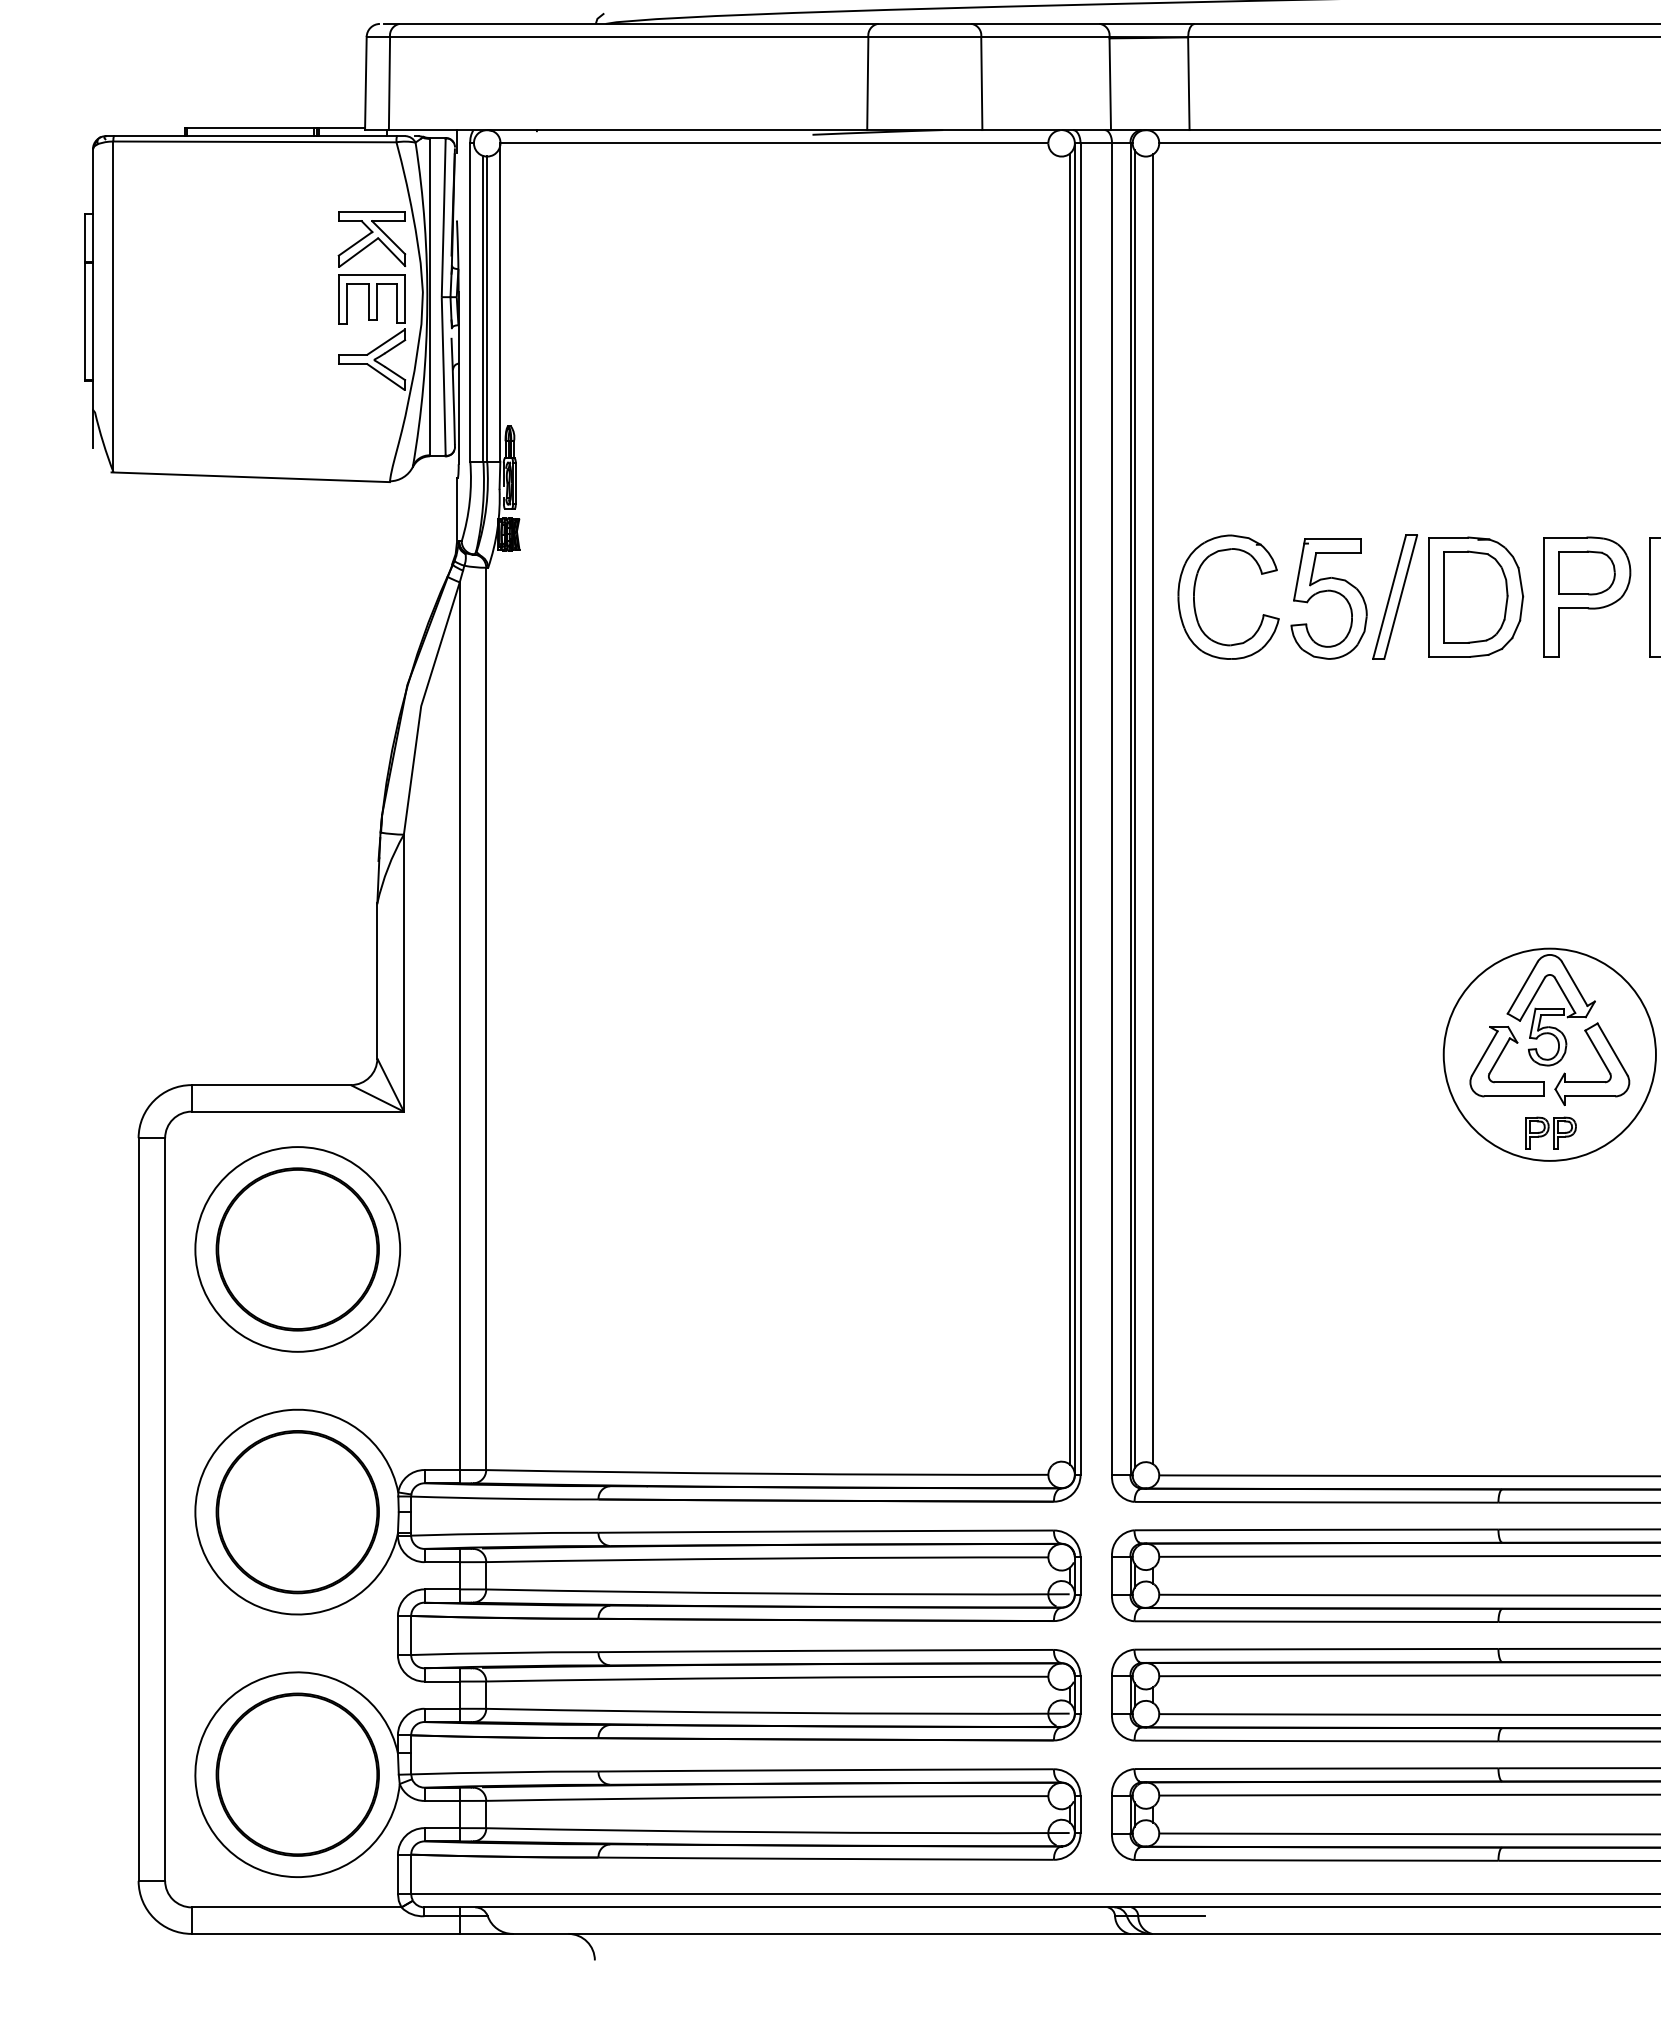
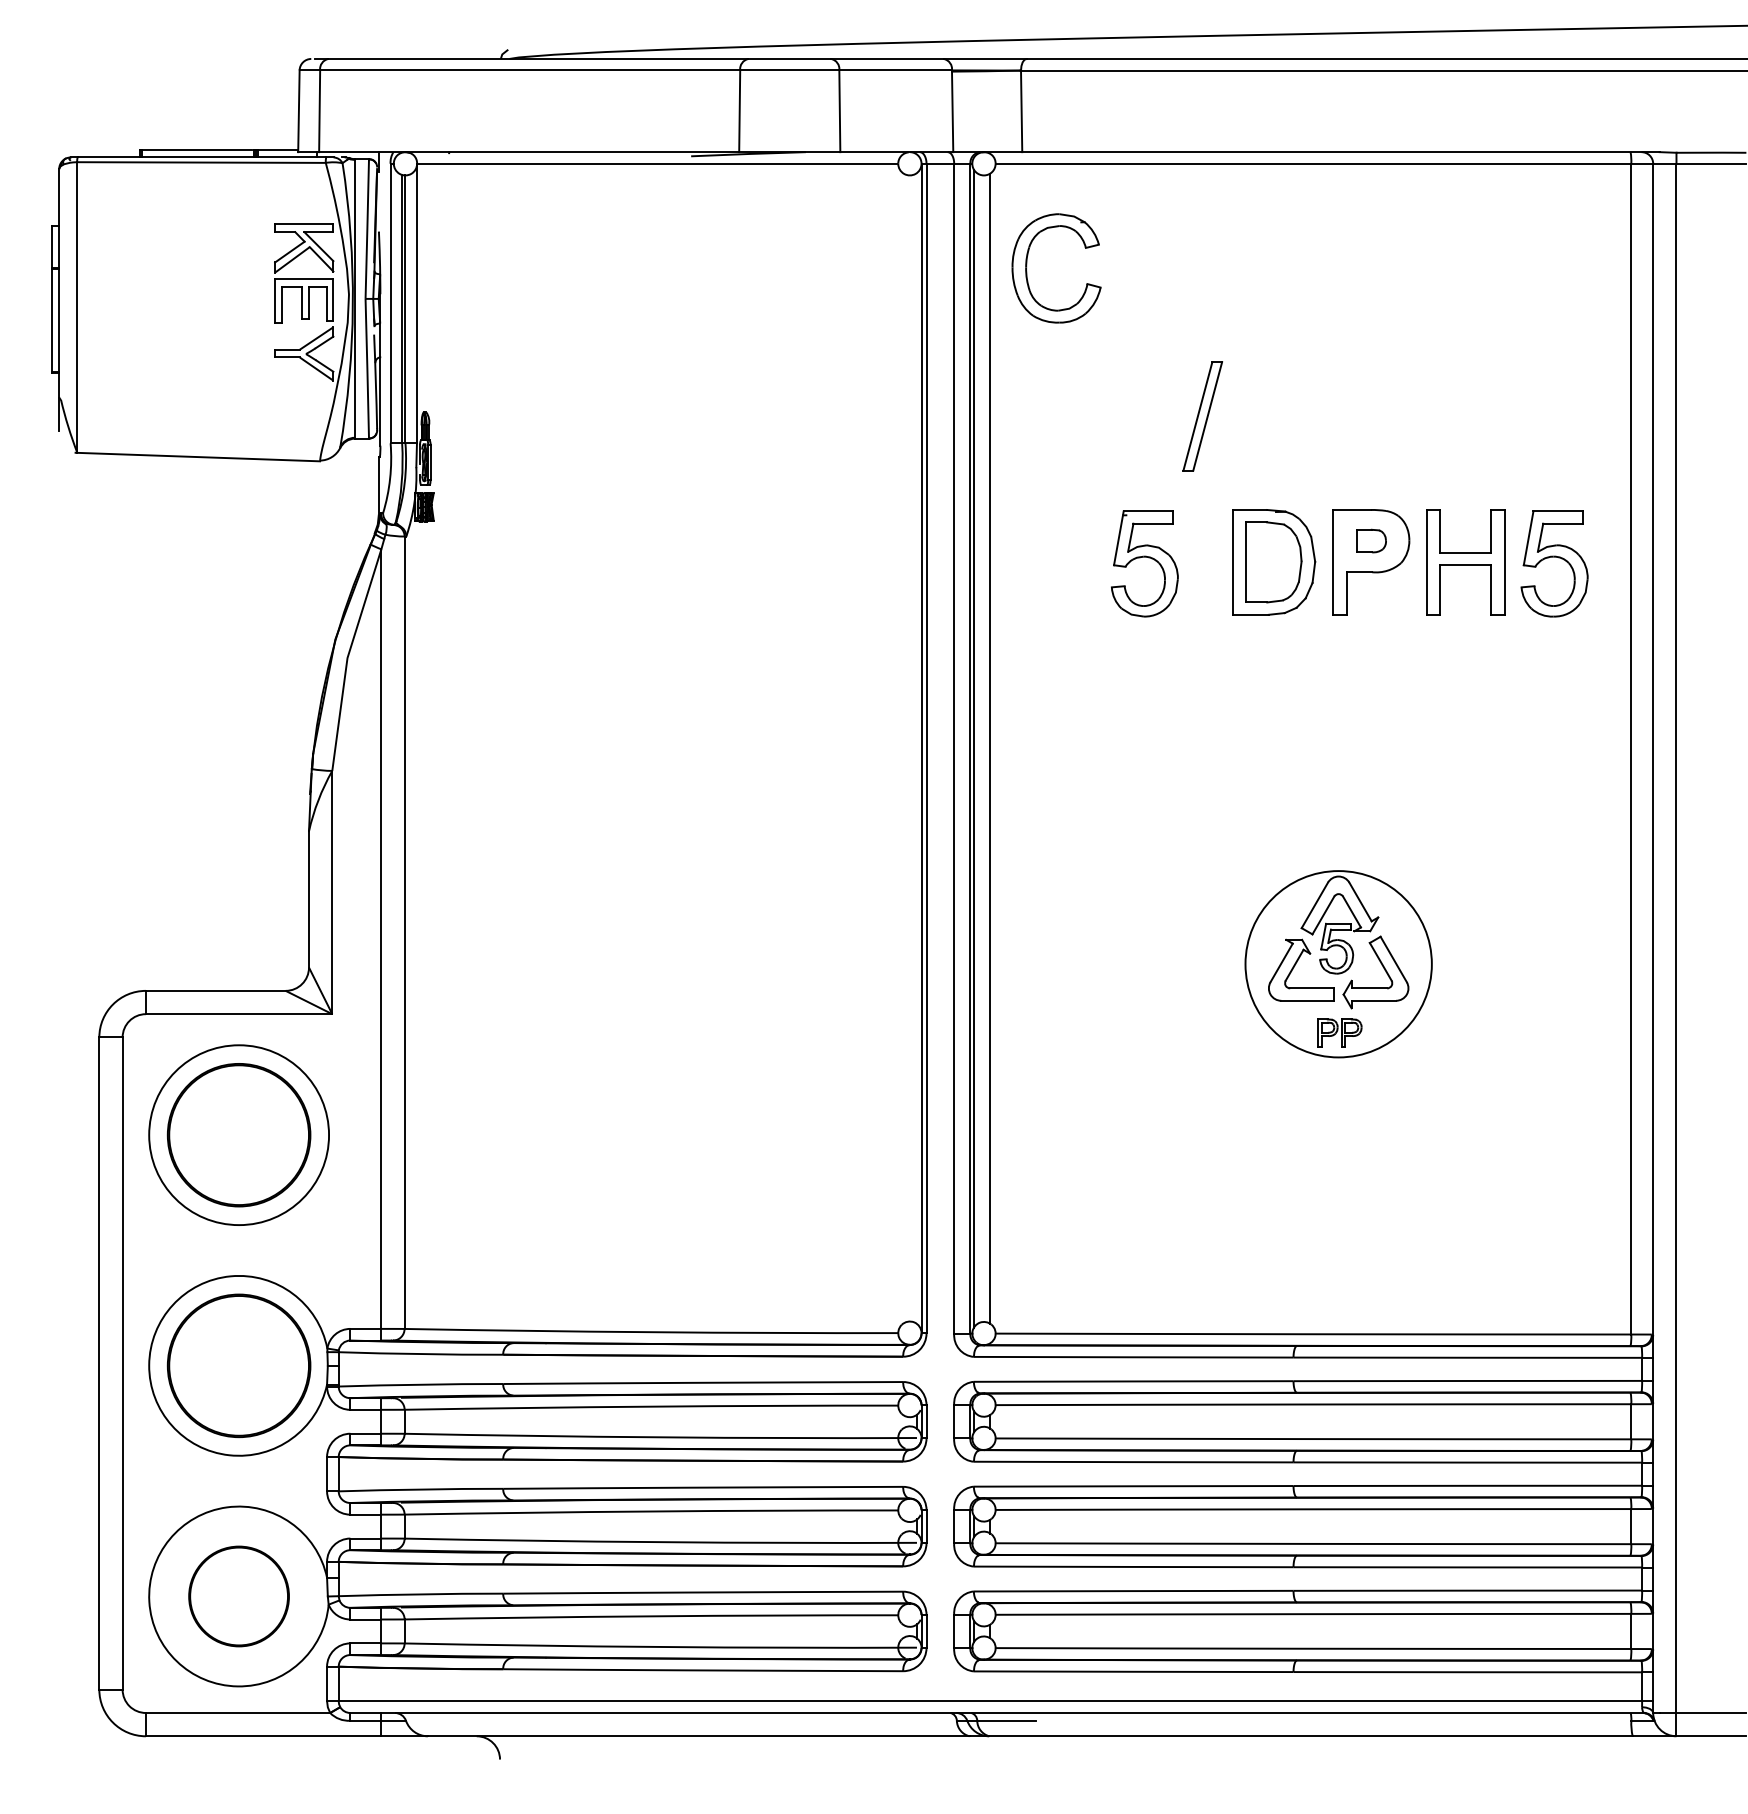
part: (1587, 572) -> (1371, 540), size x0.6
part: (1195, 593) -> (1027, 265), moved
part: (1394, 597) -> (1202, 416), moved
line: (1069, 809) -> (916, 748), removed
part: (297, 1774) -> (238, 1596), size x0.7

